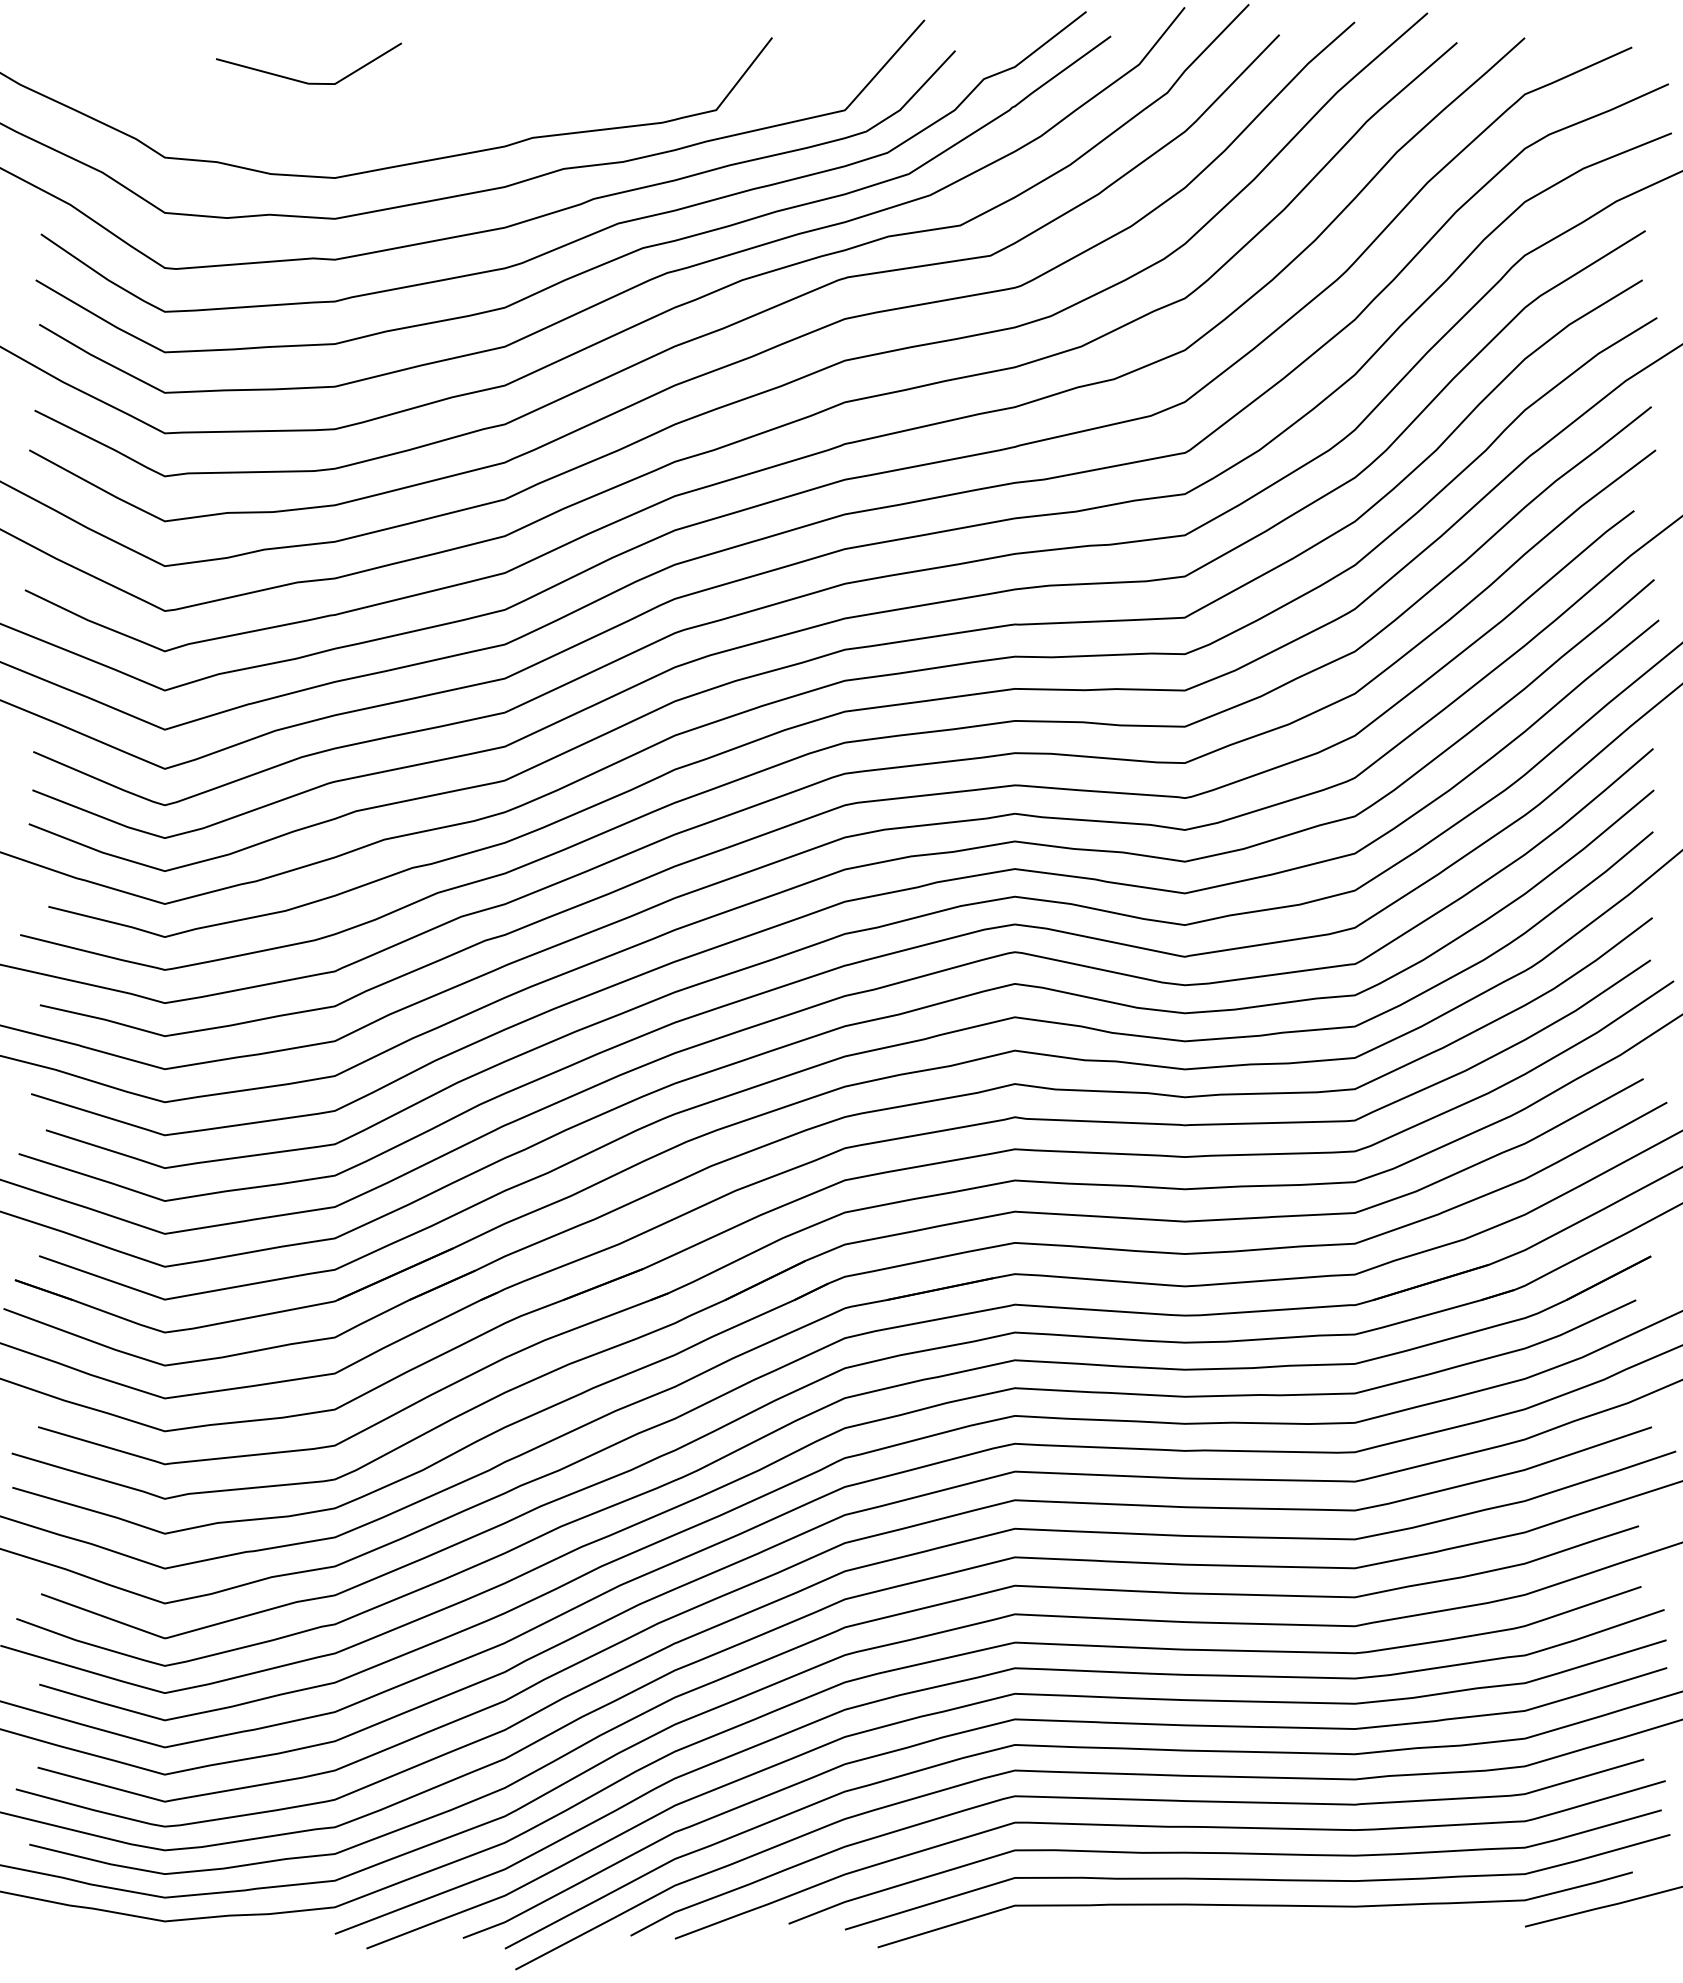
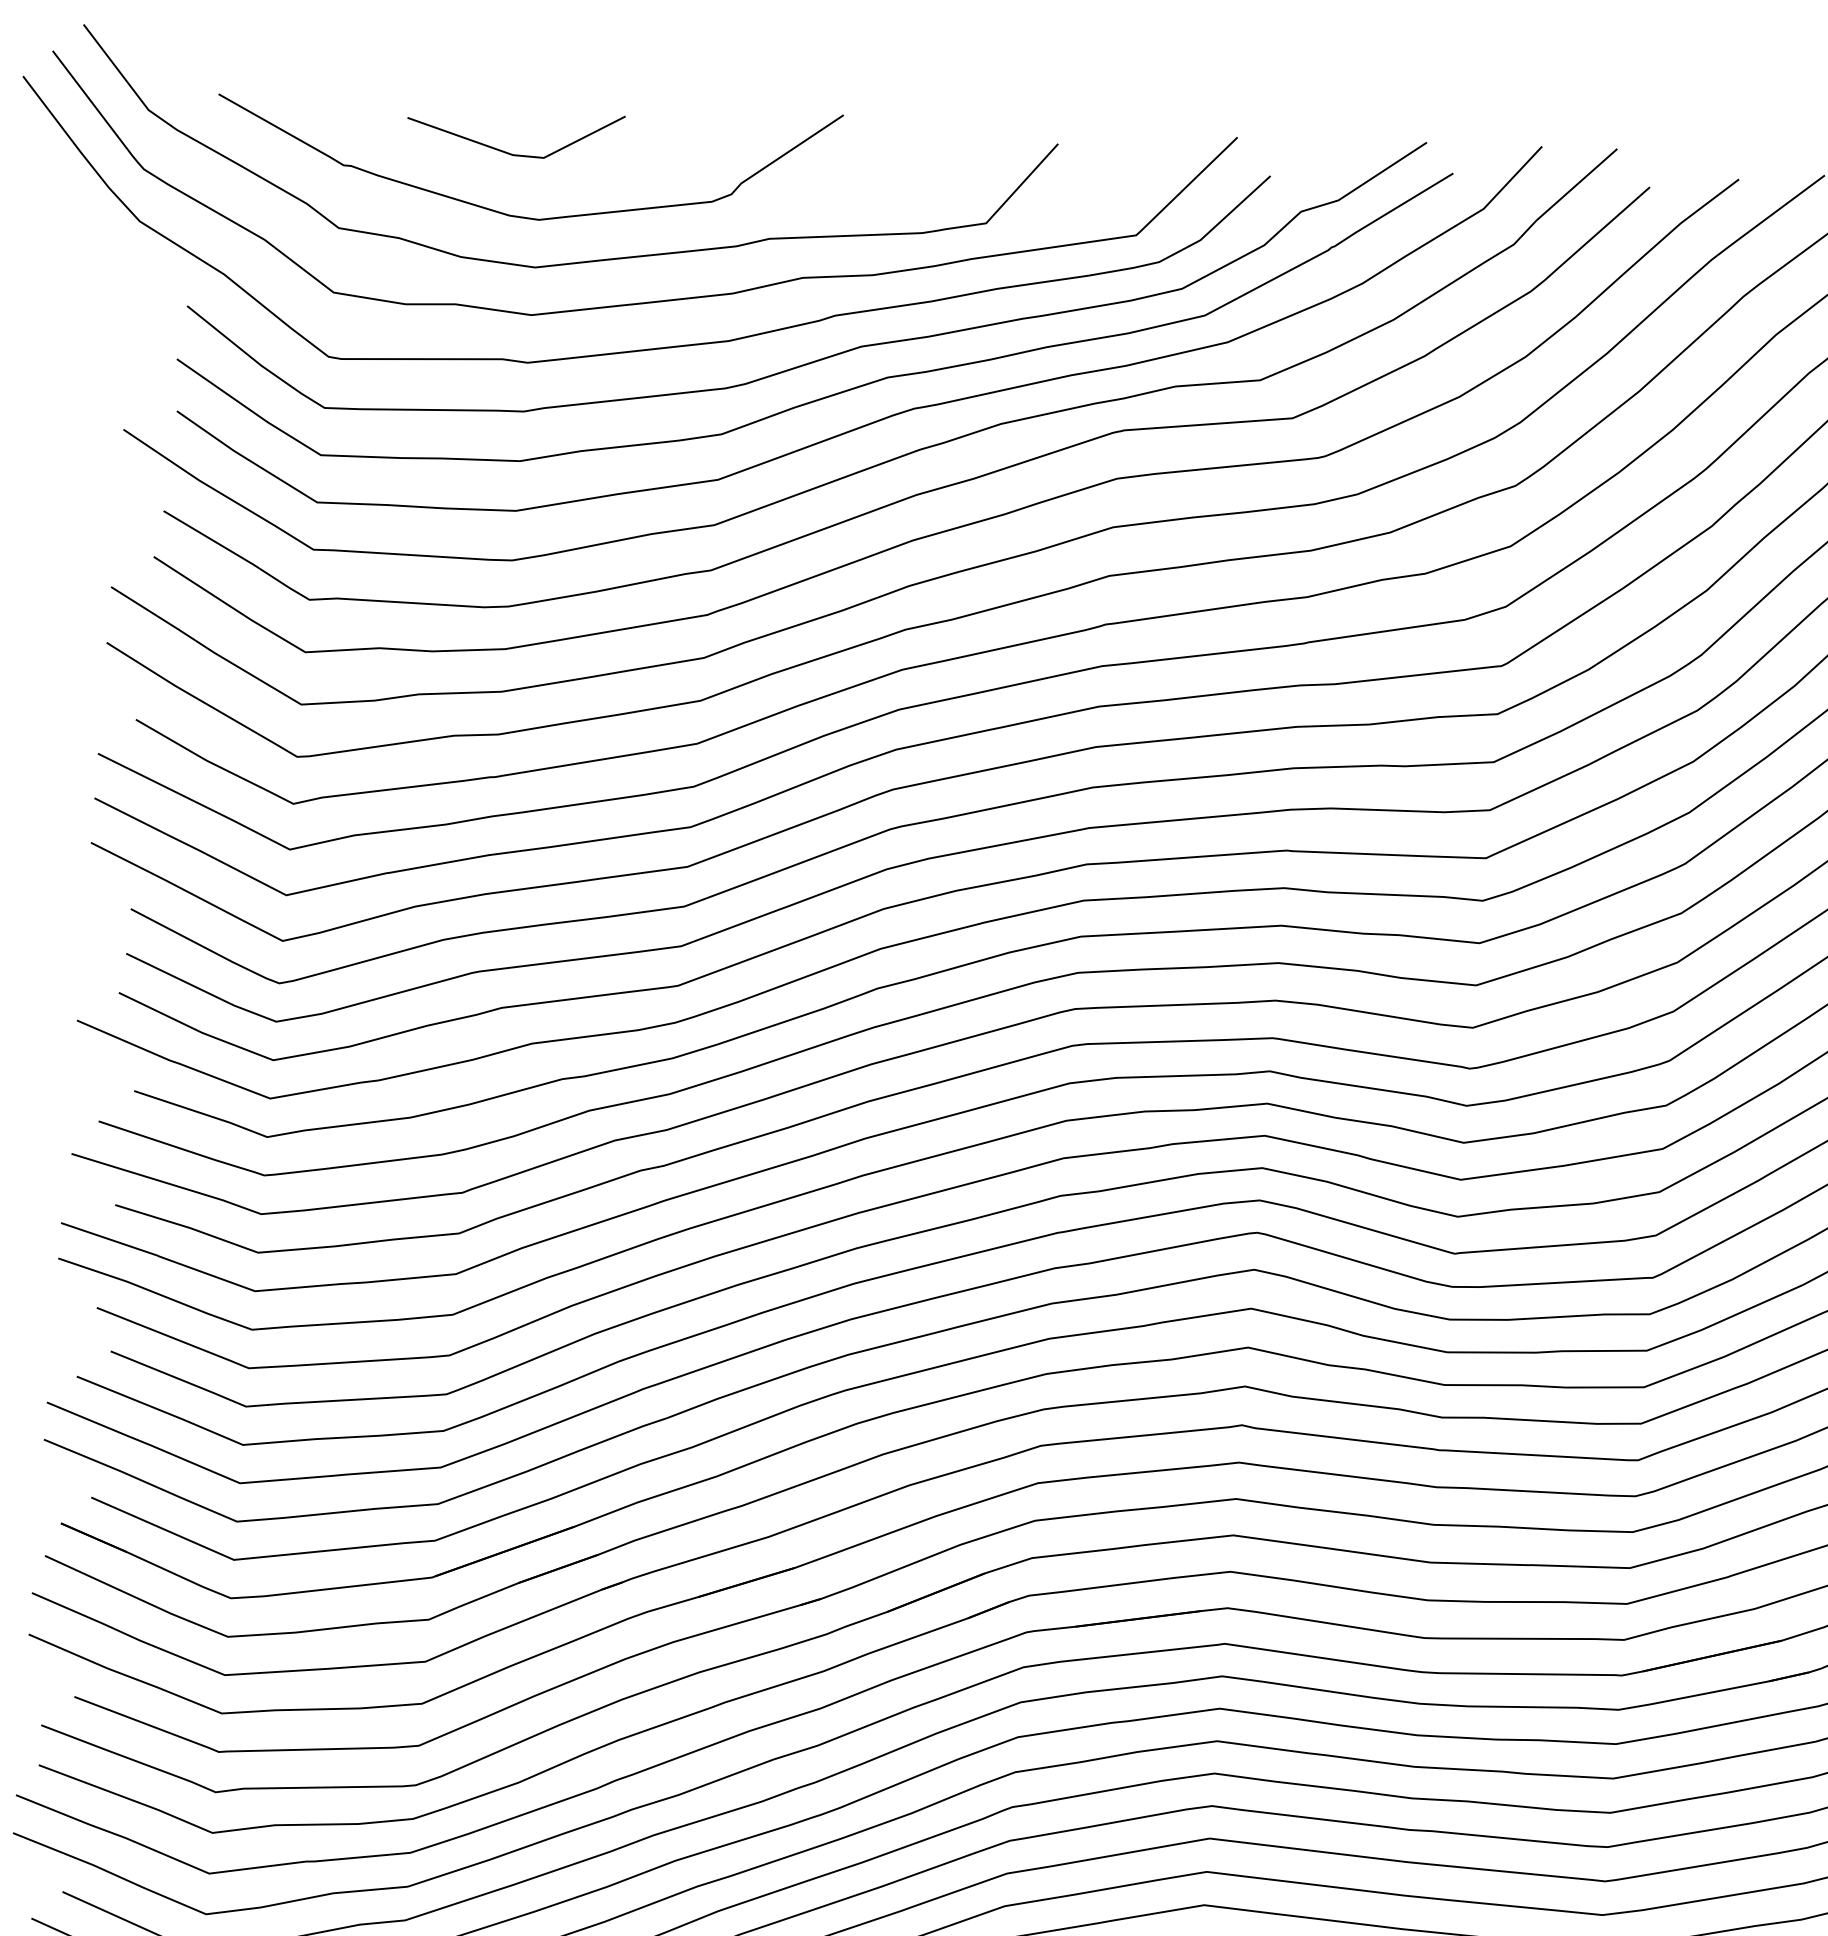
curve: (313, 134) -> (514, 214), added

